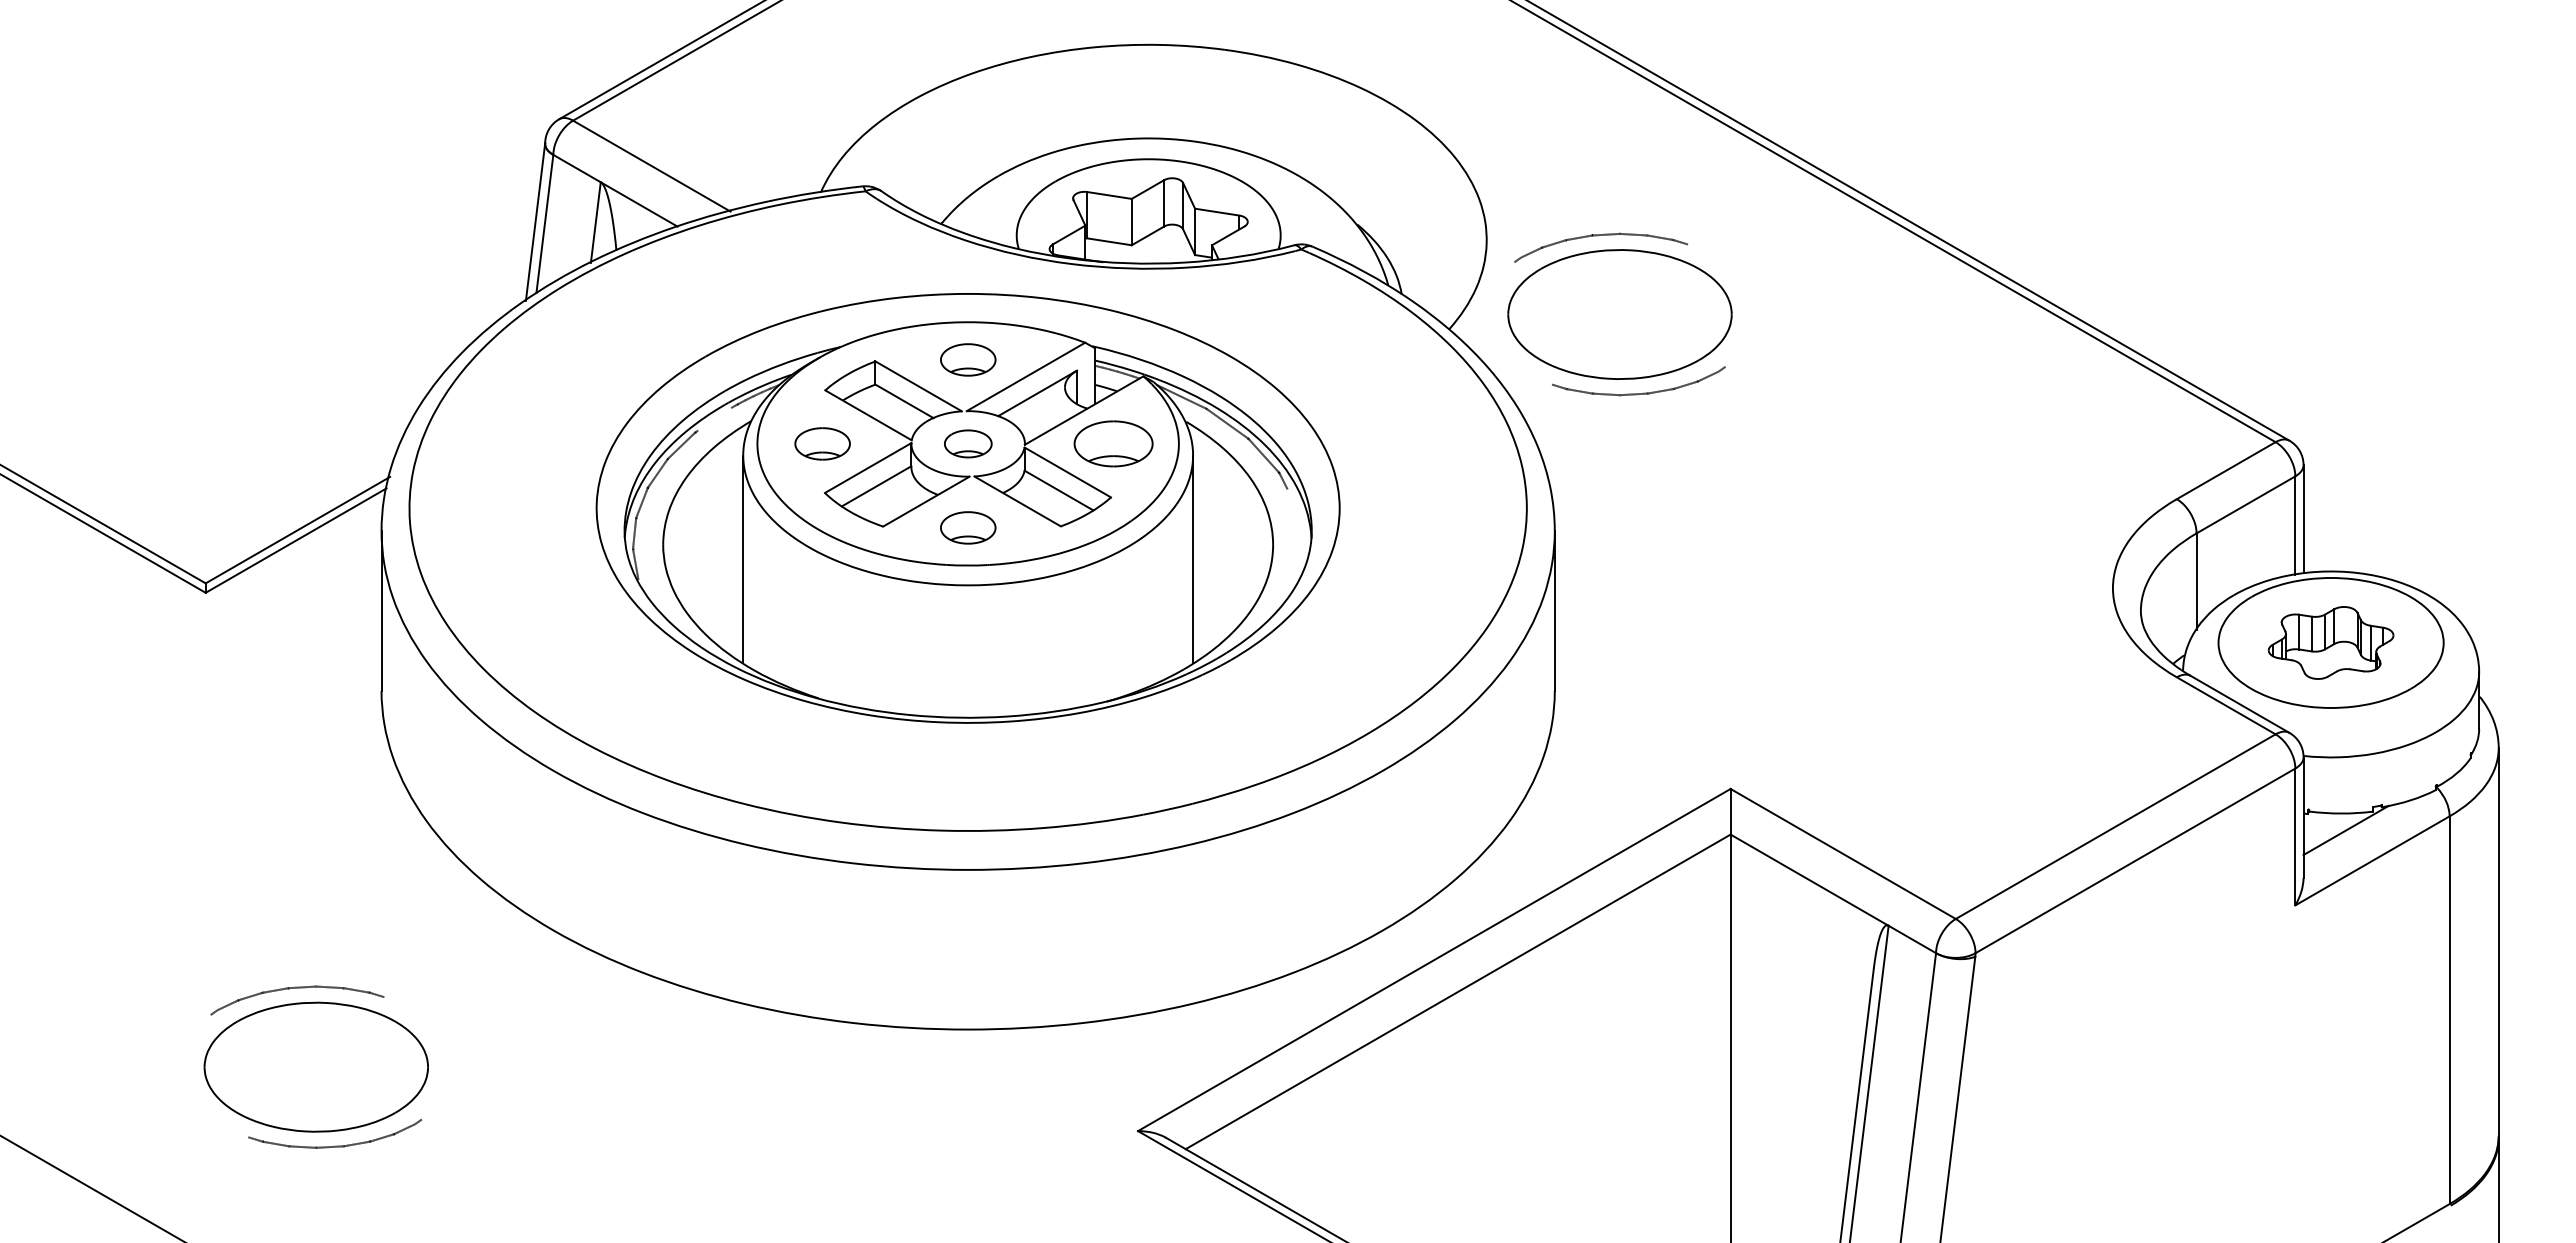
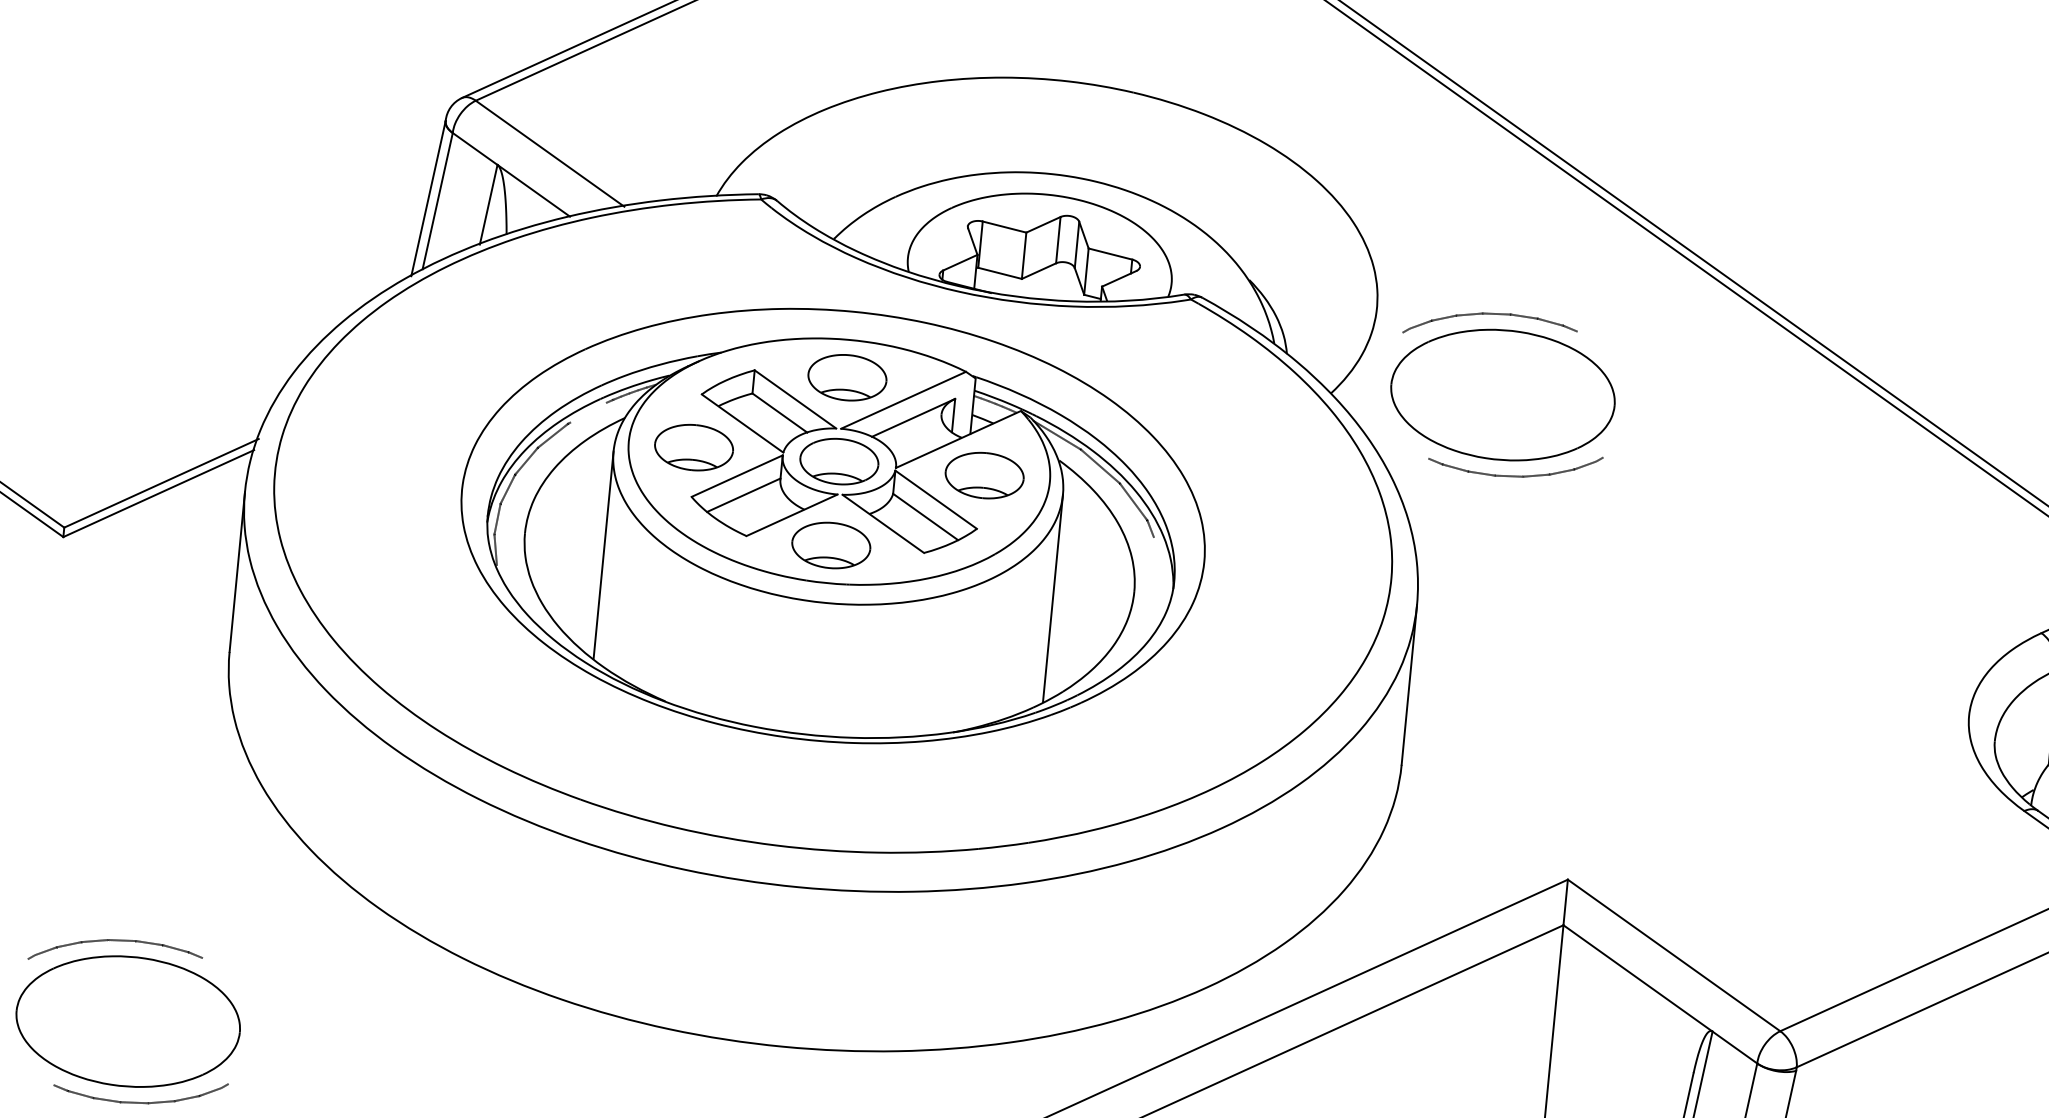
part: (968, 359) -> (847, 377), size x1.43
part: (822, 443) -> (693, 447), size x1.43
part: (968, 443) -> (839, 461), size x1.67
part: (968, 527) -> (831, 545), size x1.43

